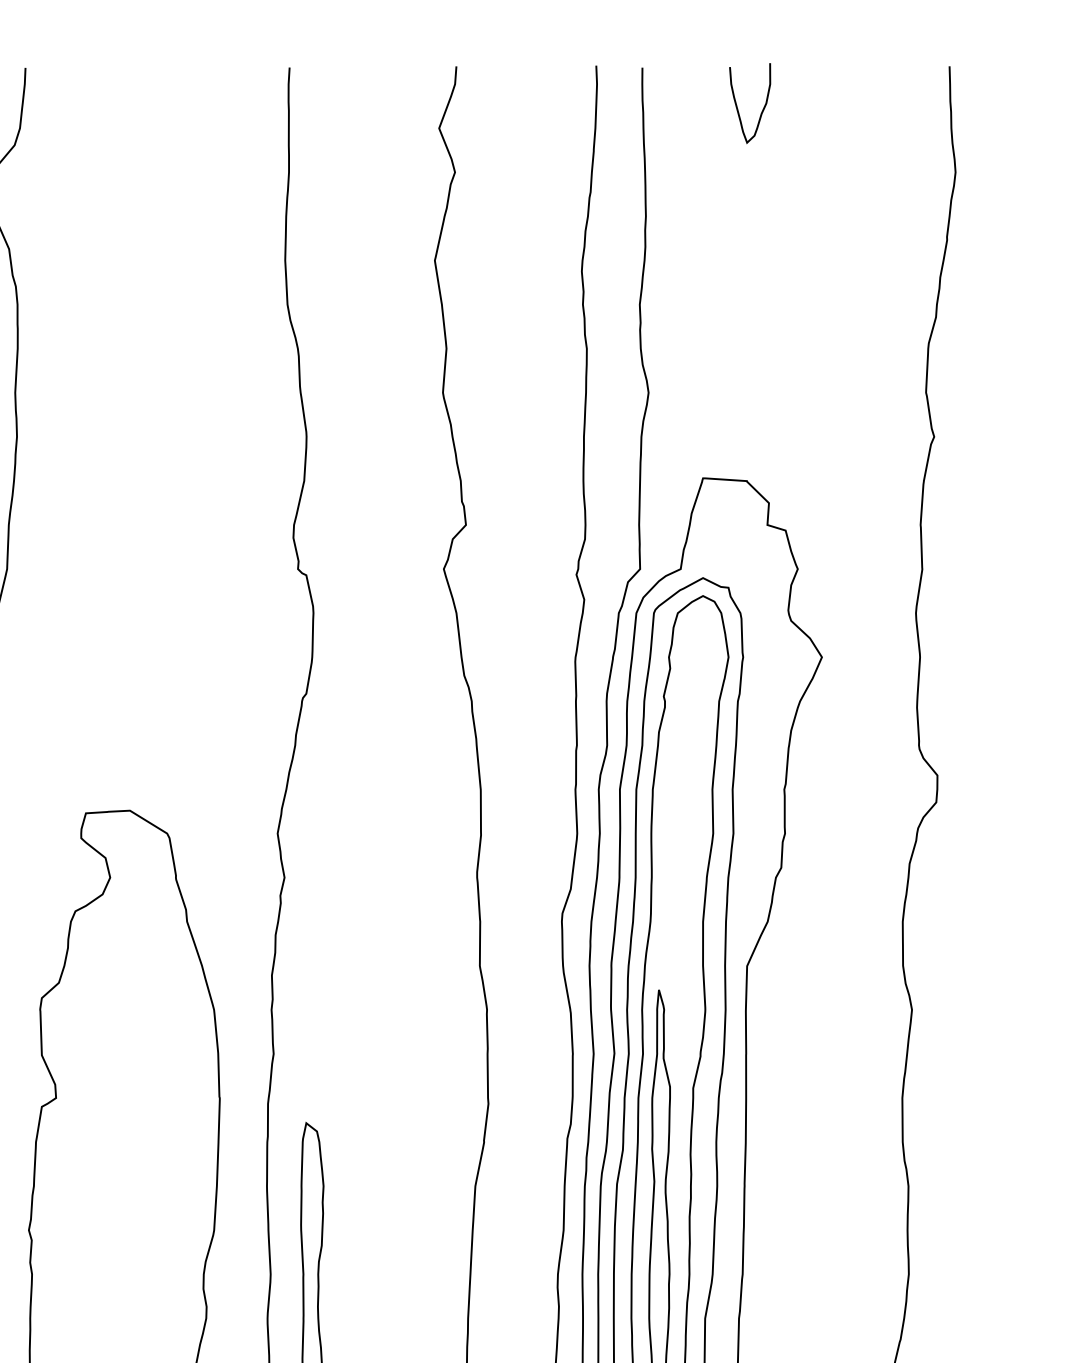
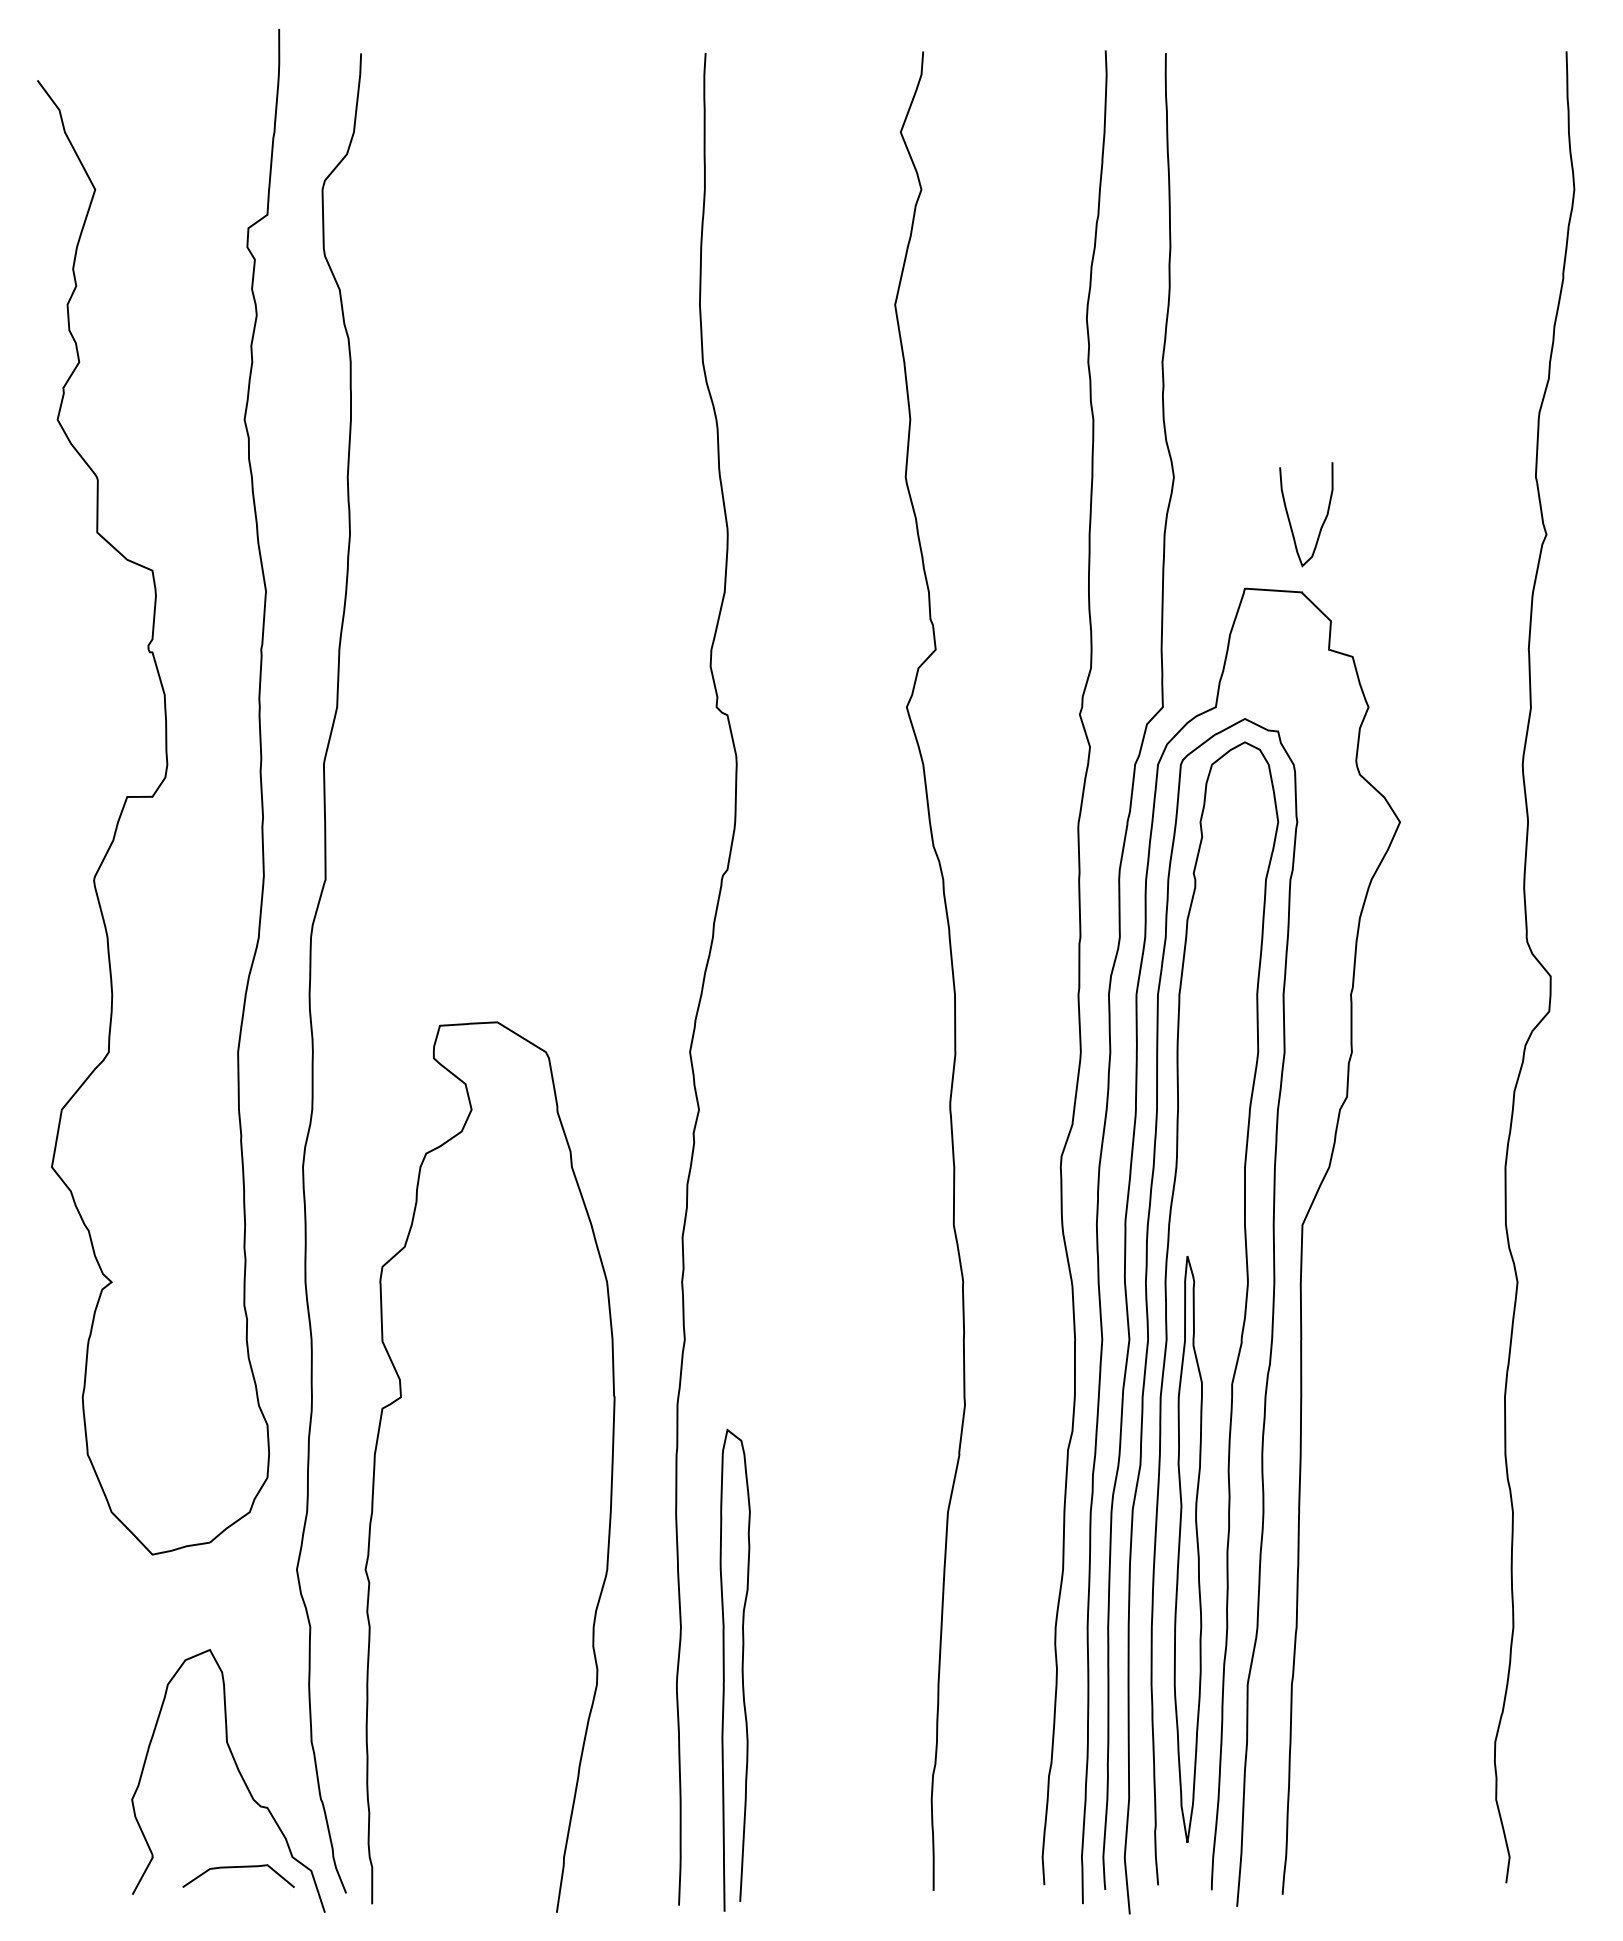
curve: (737, 107) -> (1290, 520), moved

